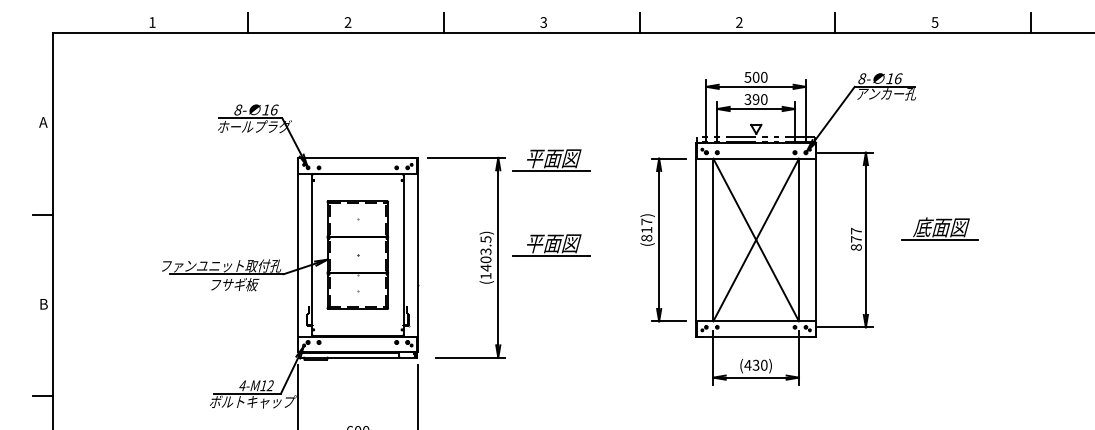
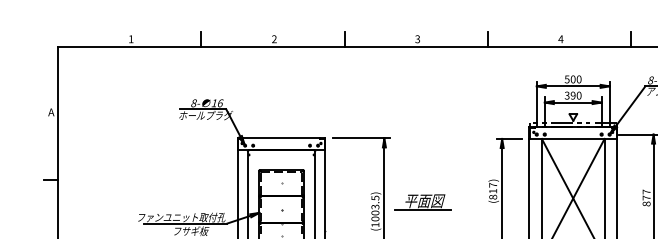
text: (738, 22) -> (560, 39), 2 -> 4
part: (551, 160) -> (423, 140), removed
text: (485, 267) -> (375, 218), (1403.5) -> (1003.5)

